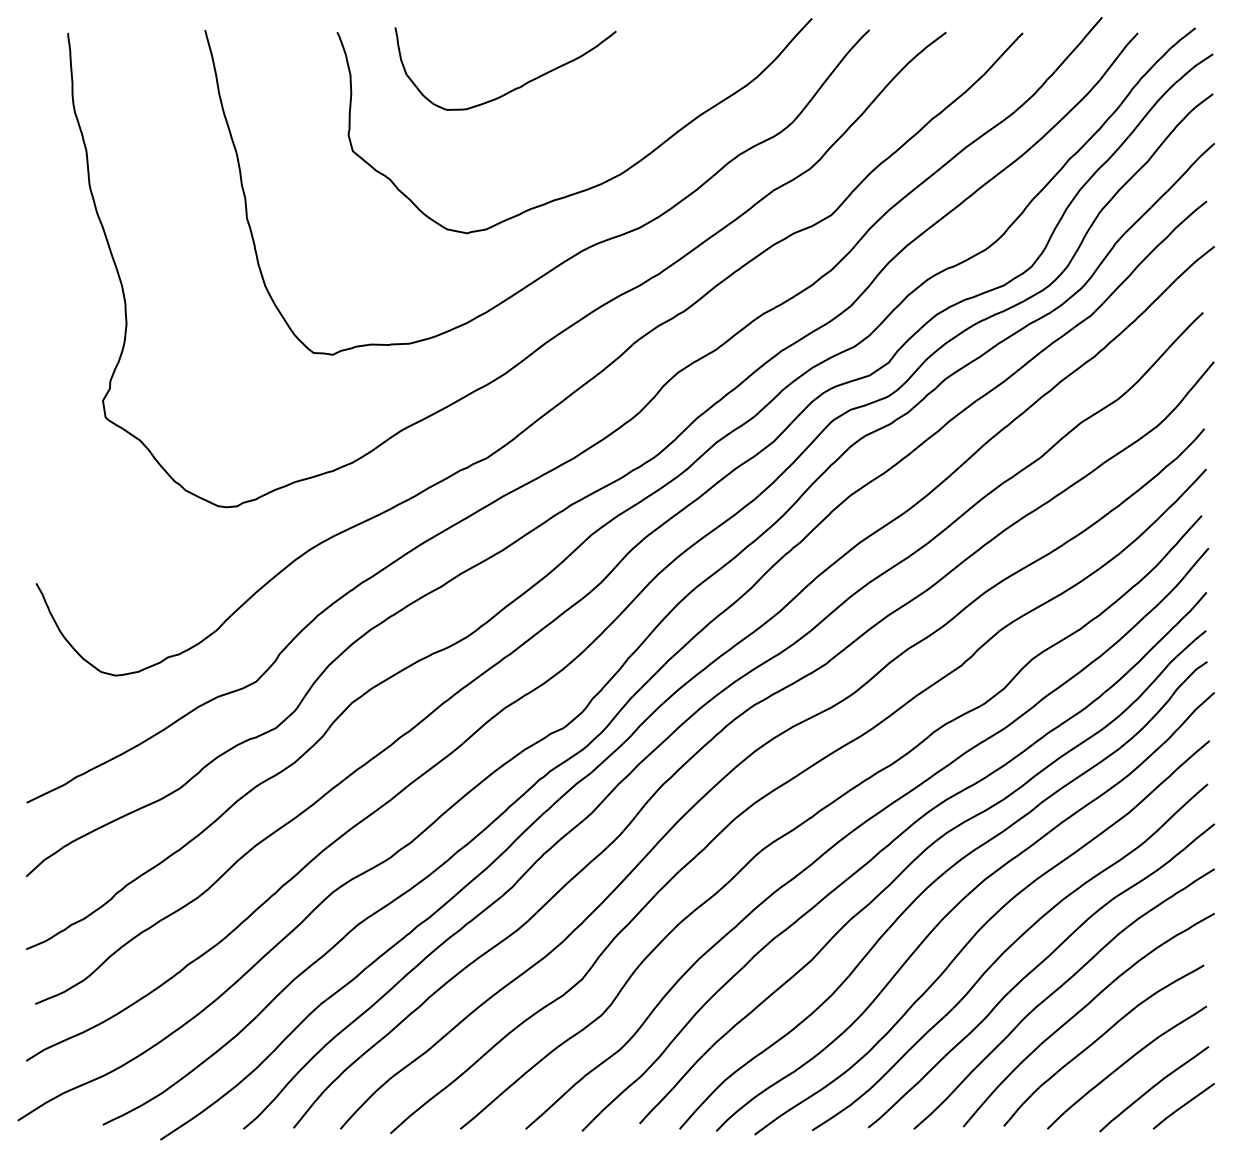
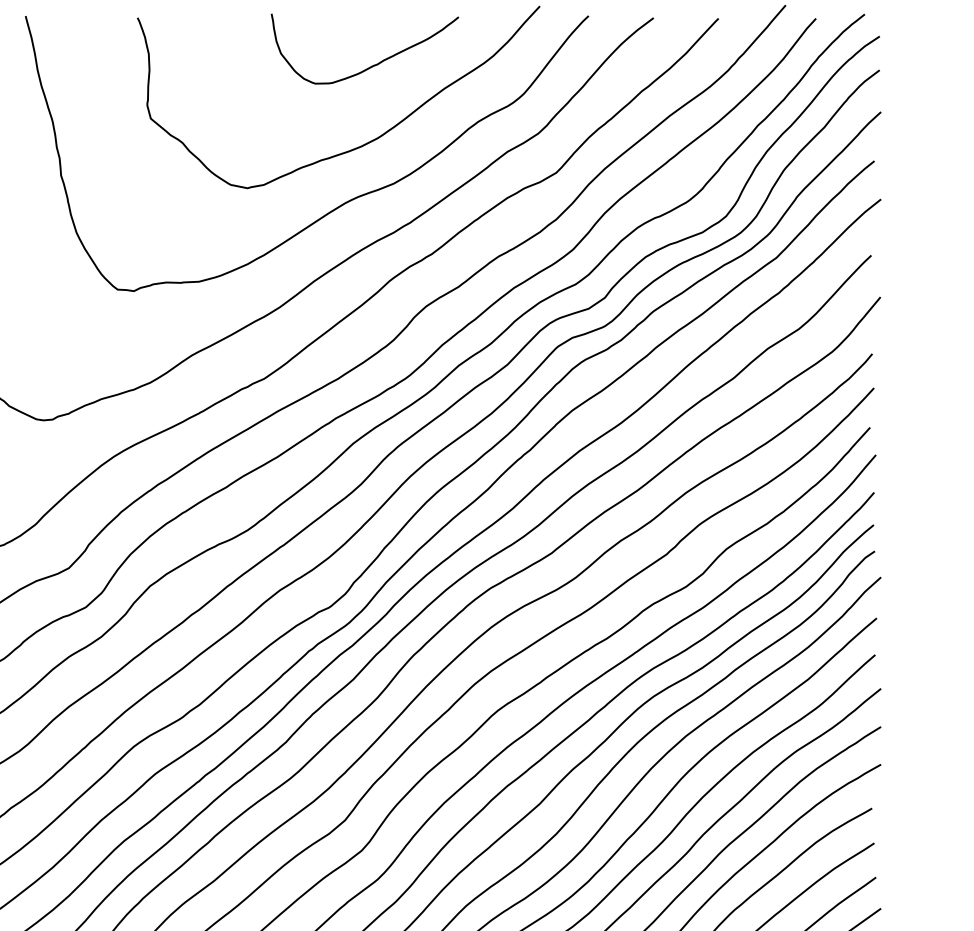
curve: (514, 88) -> (372, 65), moved

